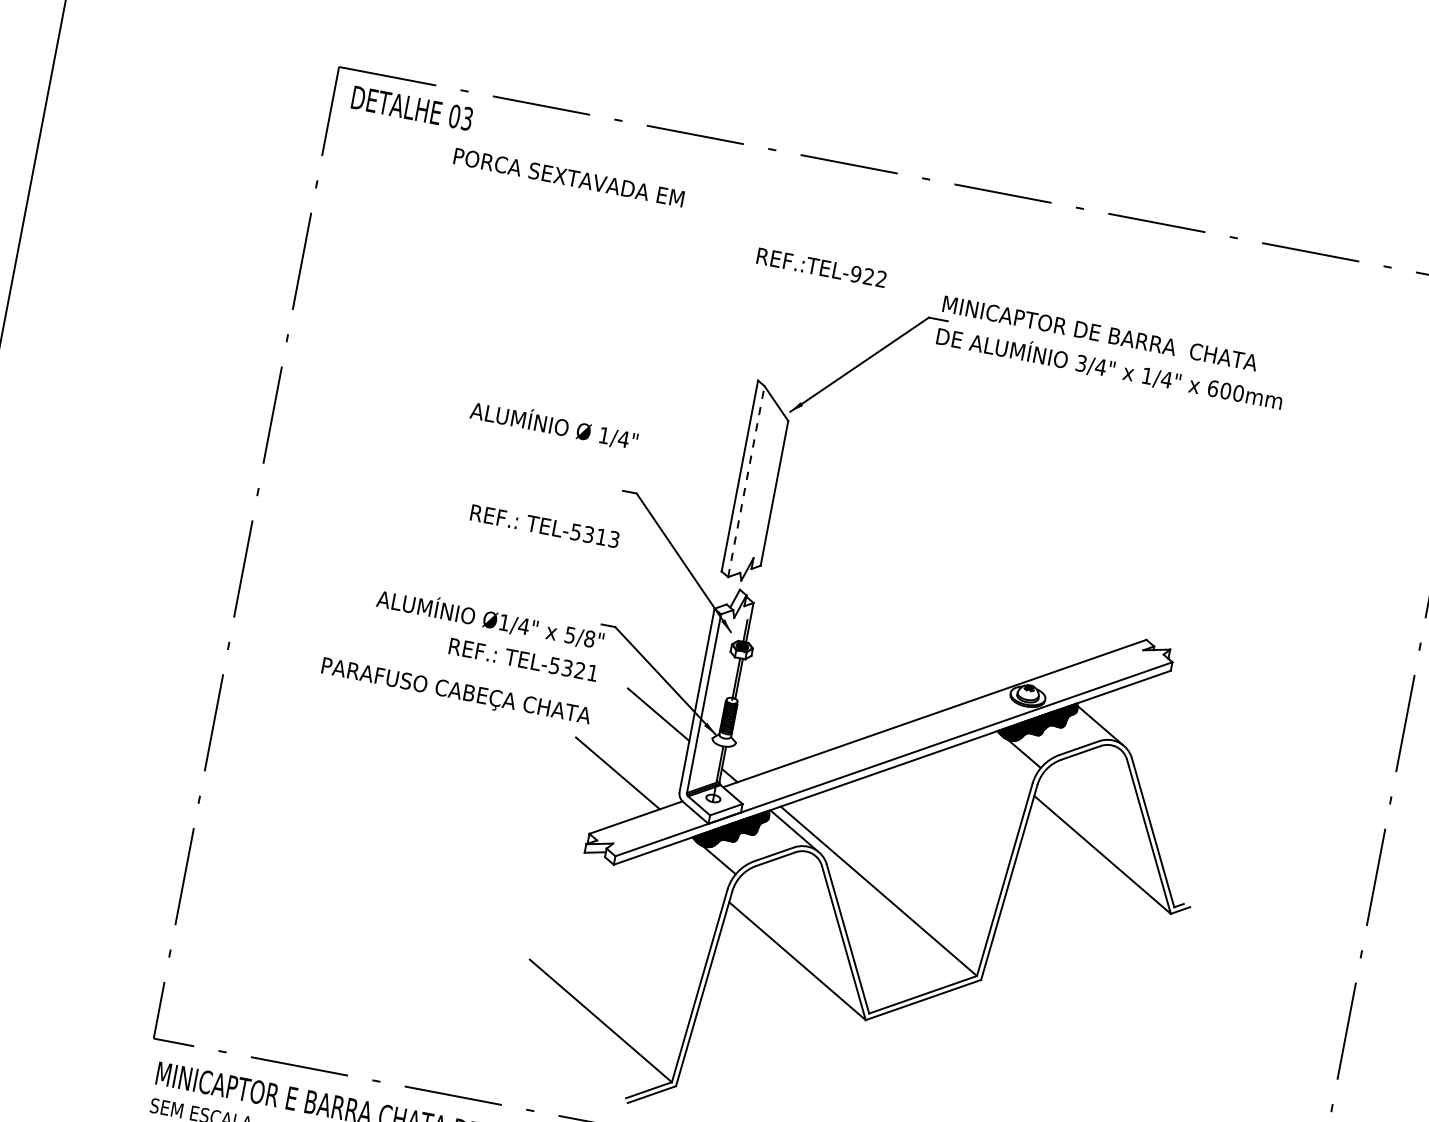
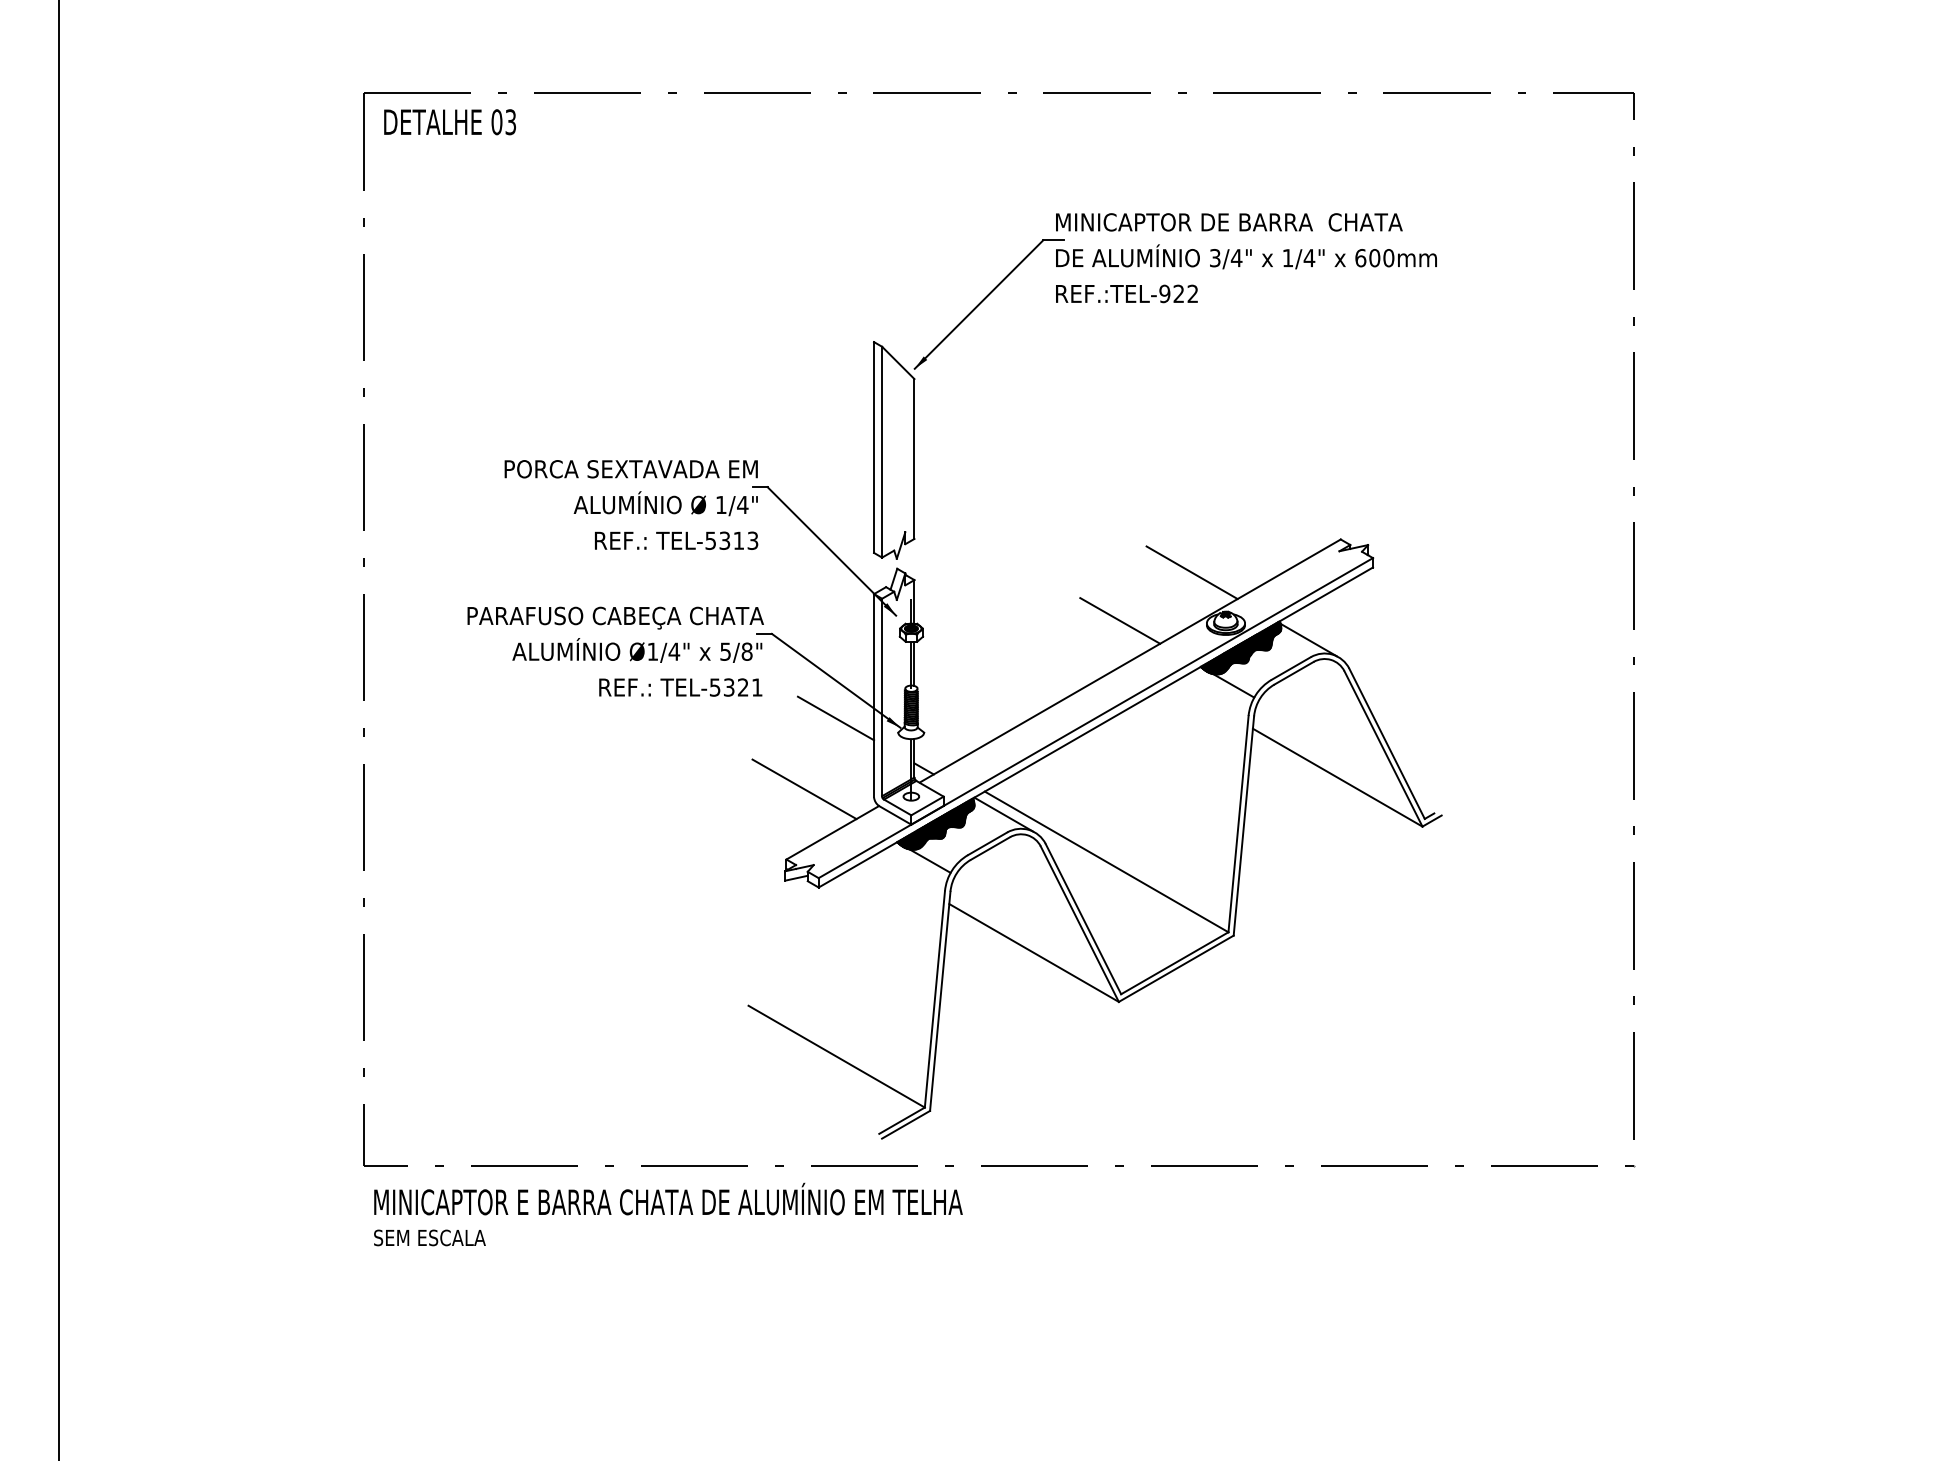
text: (568, 177) -> (630, 469), moved
text: (821, 267) -> (1126, 293), moved
text: (554, 424) -> (665, 503), moved
line: (746, 481) -> (882, 451), dashed -> solid
line: (1005, 643) -> (1191, 572), added
line: (933, 675) -> (1120, 620), added
text: (456, 692) -> (615, 617), moved

